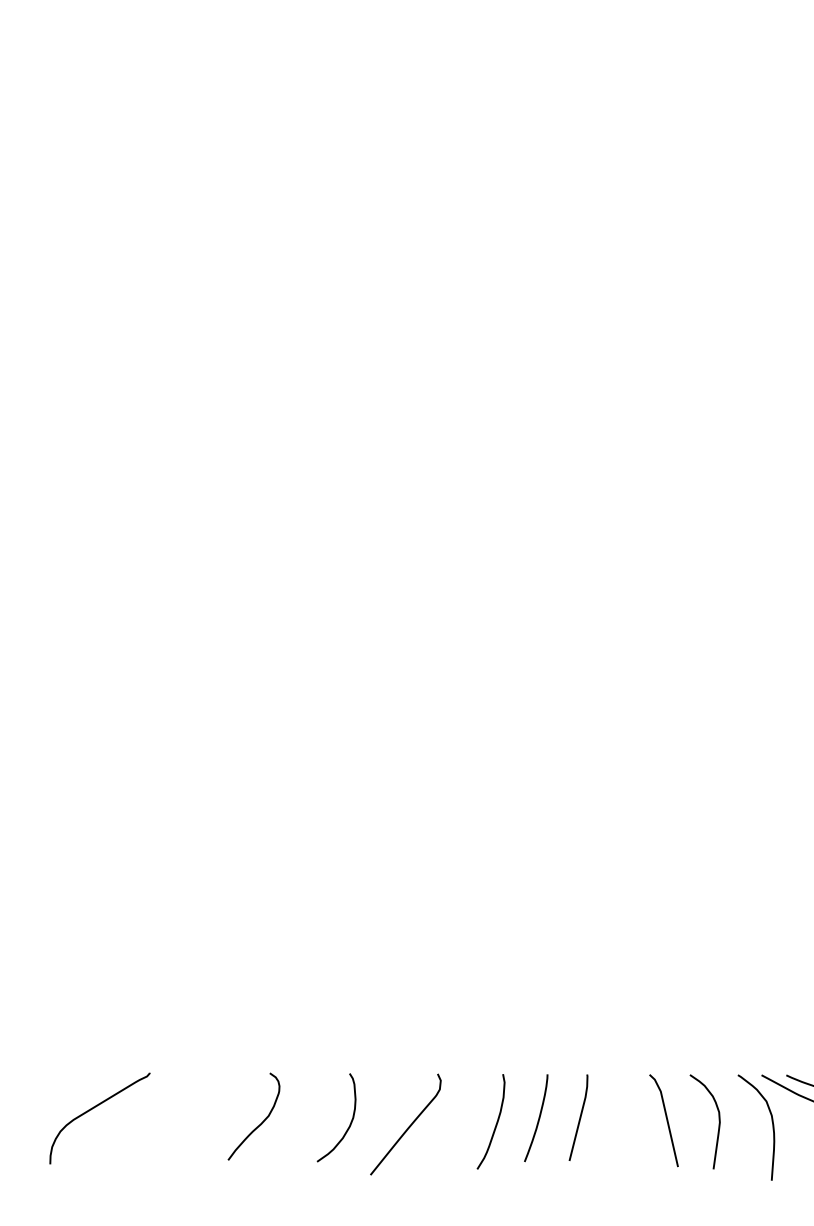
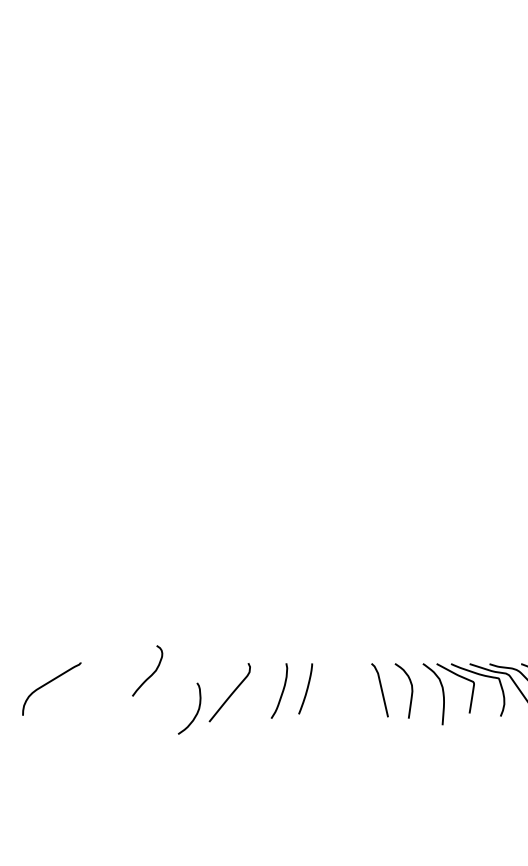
line: (579, 1117) -> (330, 688), removed
curve: (262, 1119) -> (152, 672), moved
curve: (348, 1124) -> (196, 712), moved

